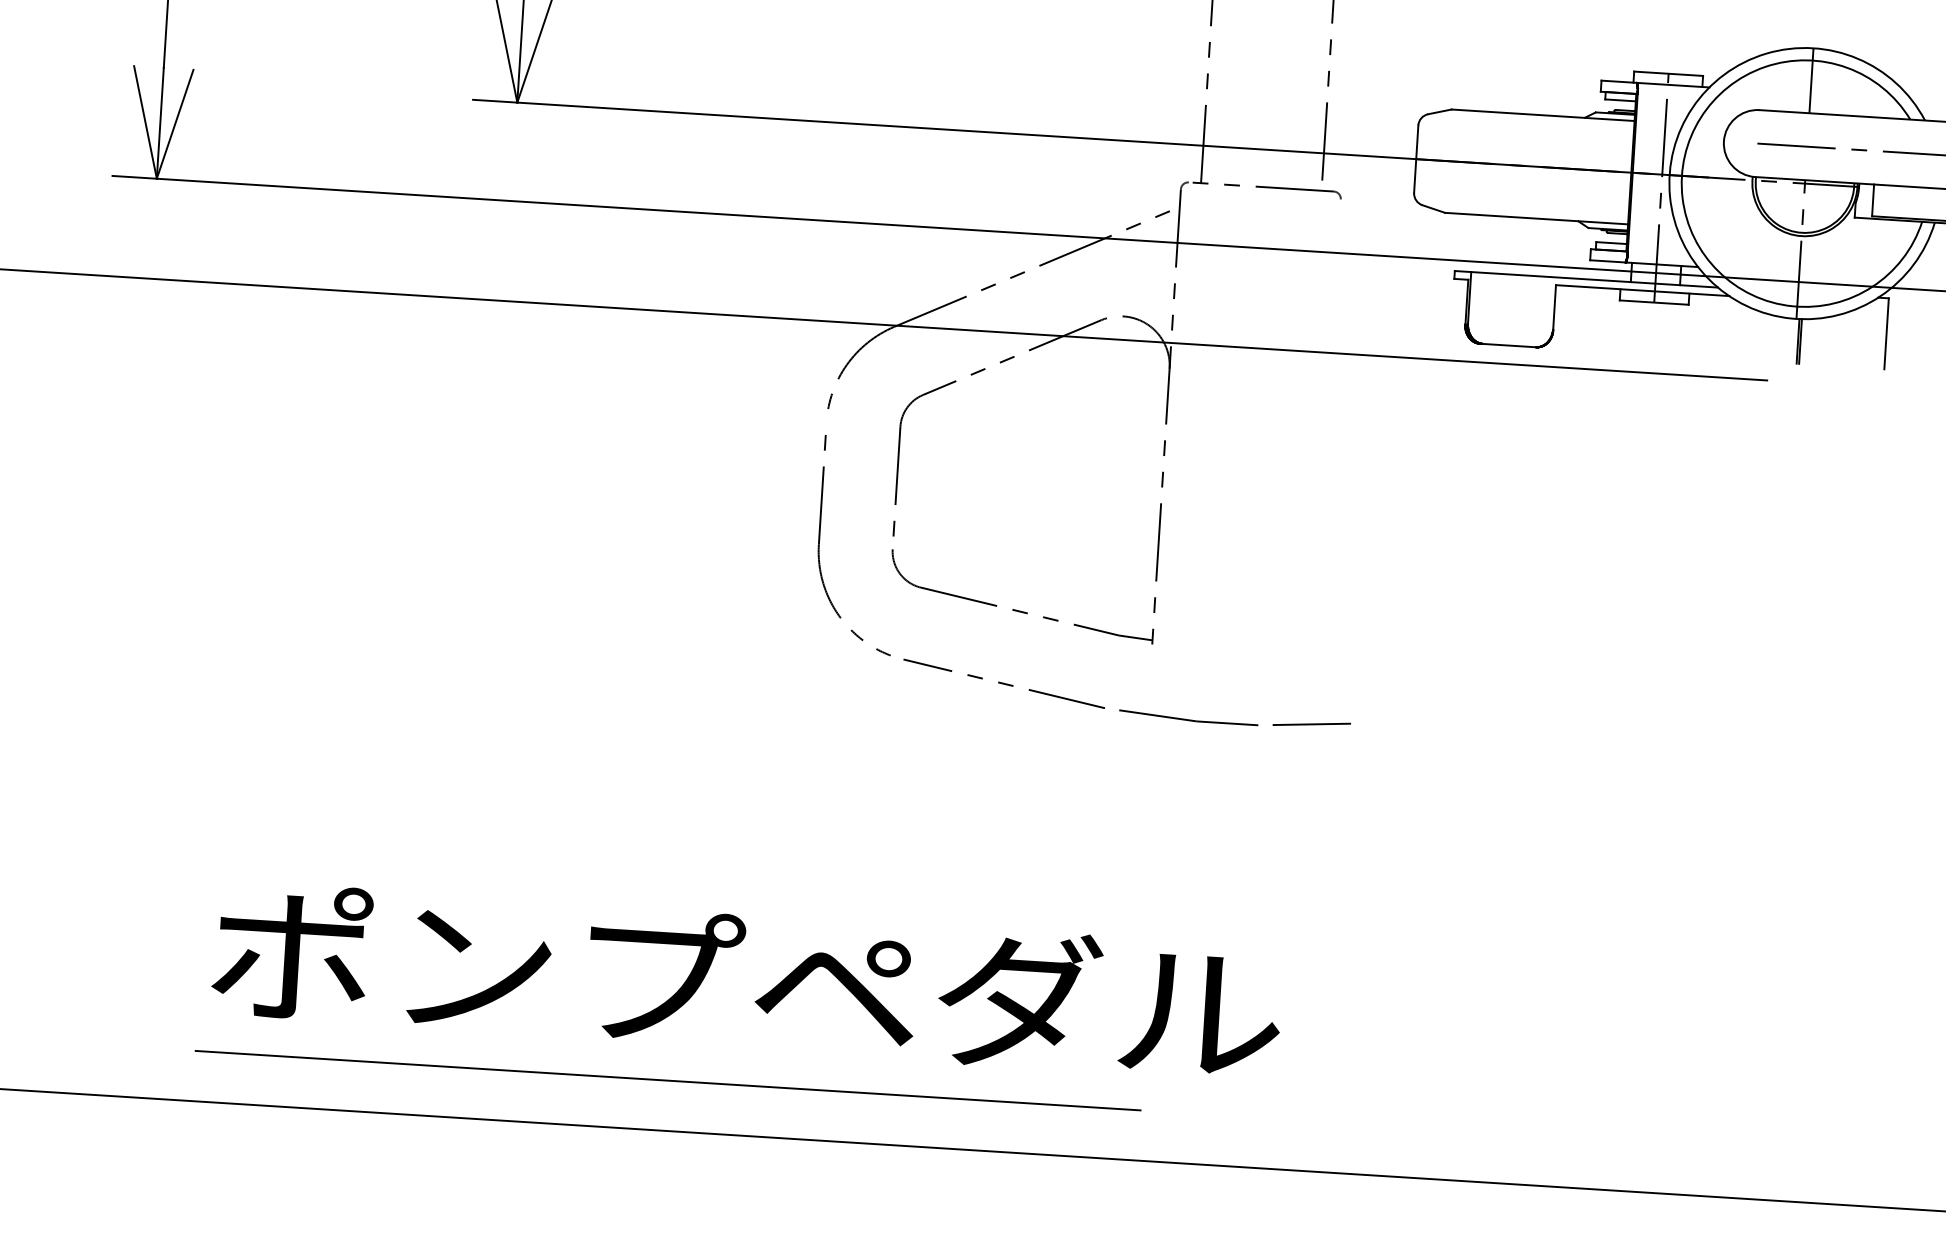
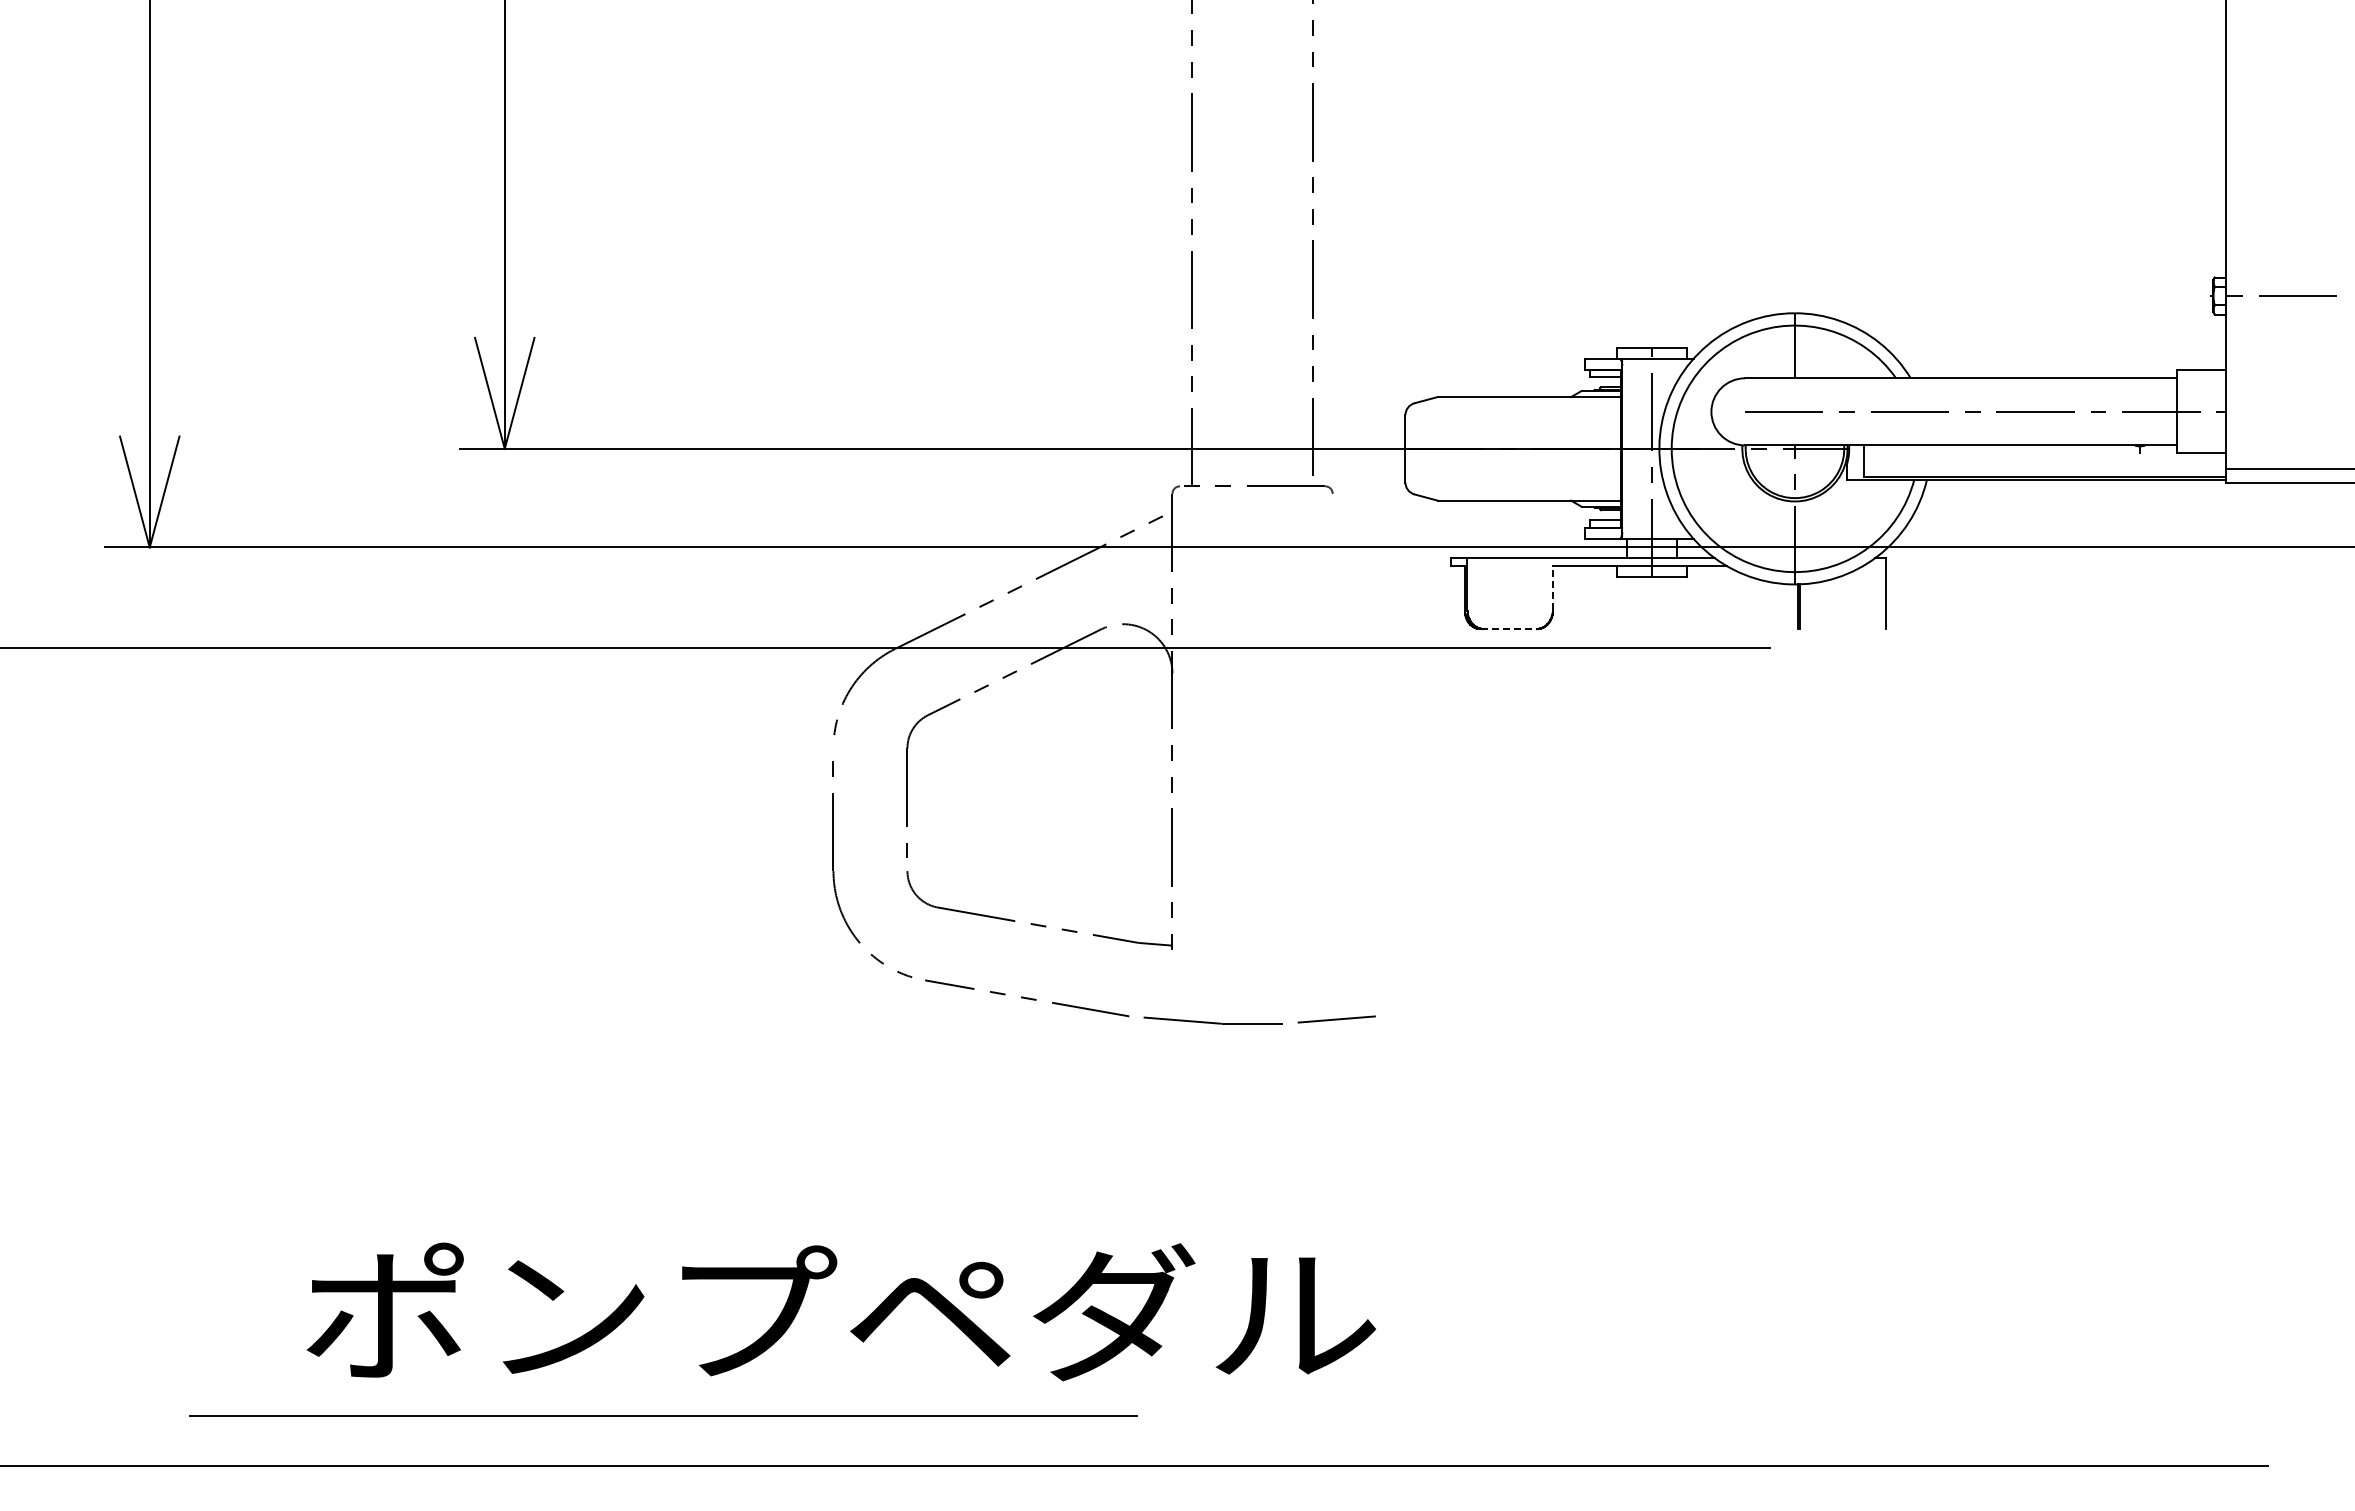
line: (1554, 306) -> (1552, 587), solid -> dashed
line: (1507, 345) -> (1508, 629), solid -> dashed
text: (747, 981) -> (841, 1311), moved
line: (667, 1080) -> (663, 1415), moved

